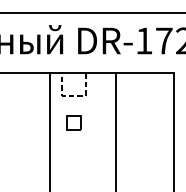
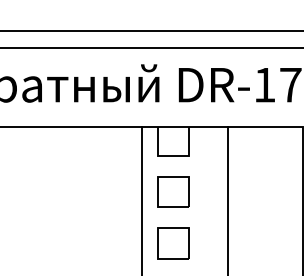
line: (73, 95) -> (172, 155), dashed -> solid
part: (73, 122) -> (173, 191), size x1.67
part: (73, 162) -> (173, 243), added

